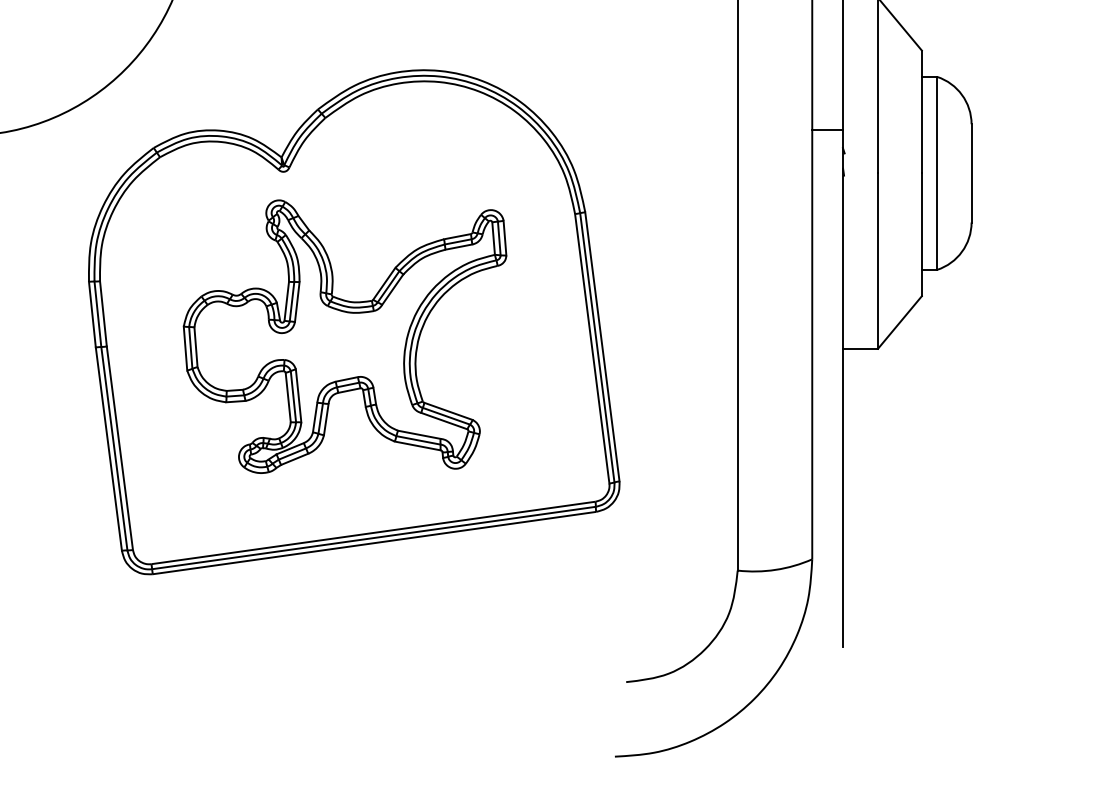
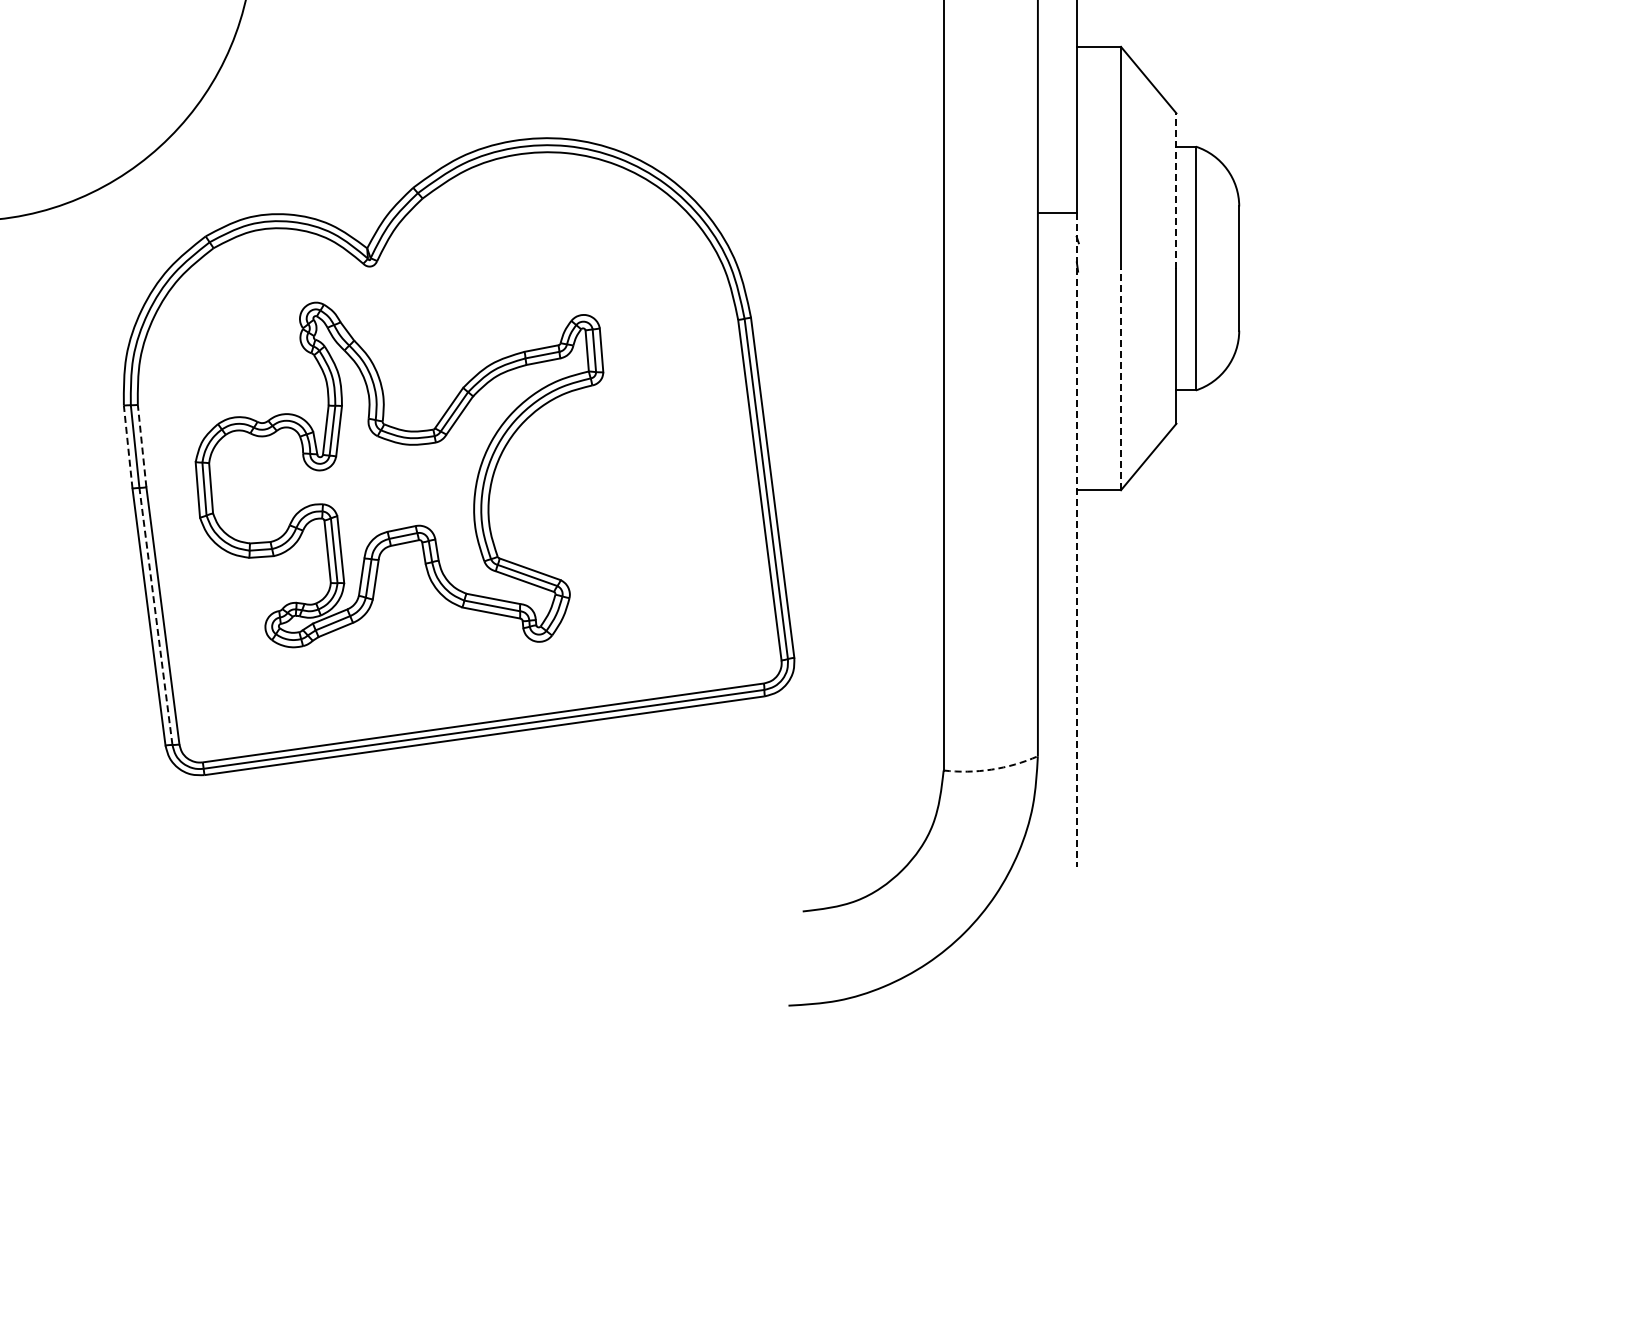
line: (921, 111) -> (1176, 190), solid -> dashed
line: (878, 261) -> (1121, 379), solid -> dashed
line: (103, 313) -> (142, 445), solid -> dashed
line: (92, 314) -> (128, 447), solid -> dashed
part: (345, 336) -> (399, 474), moved
line: (842, 388) -> (1076, 540), solid -> dashed
line: (114, 448) -> (155, 616), solid -> dashed
arc: (775, 569) -> (991, 769), solid -> dashed

